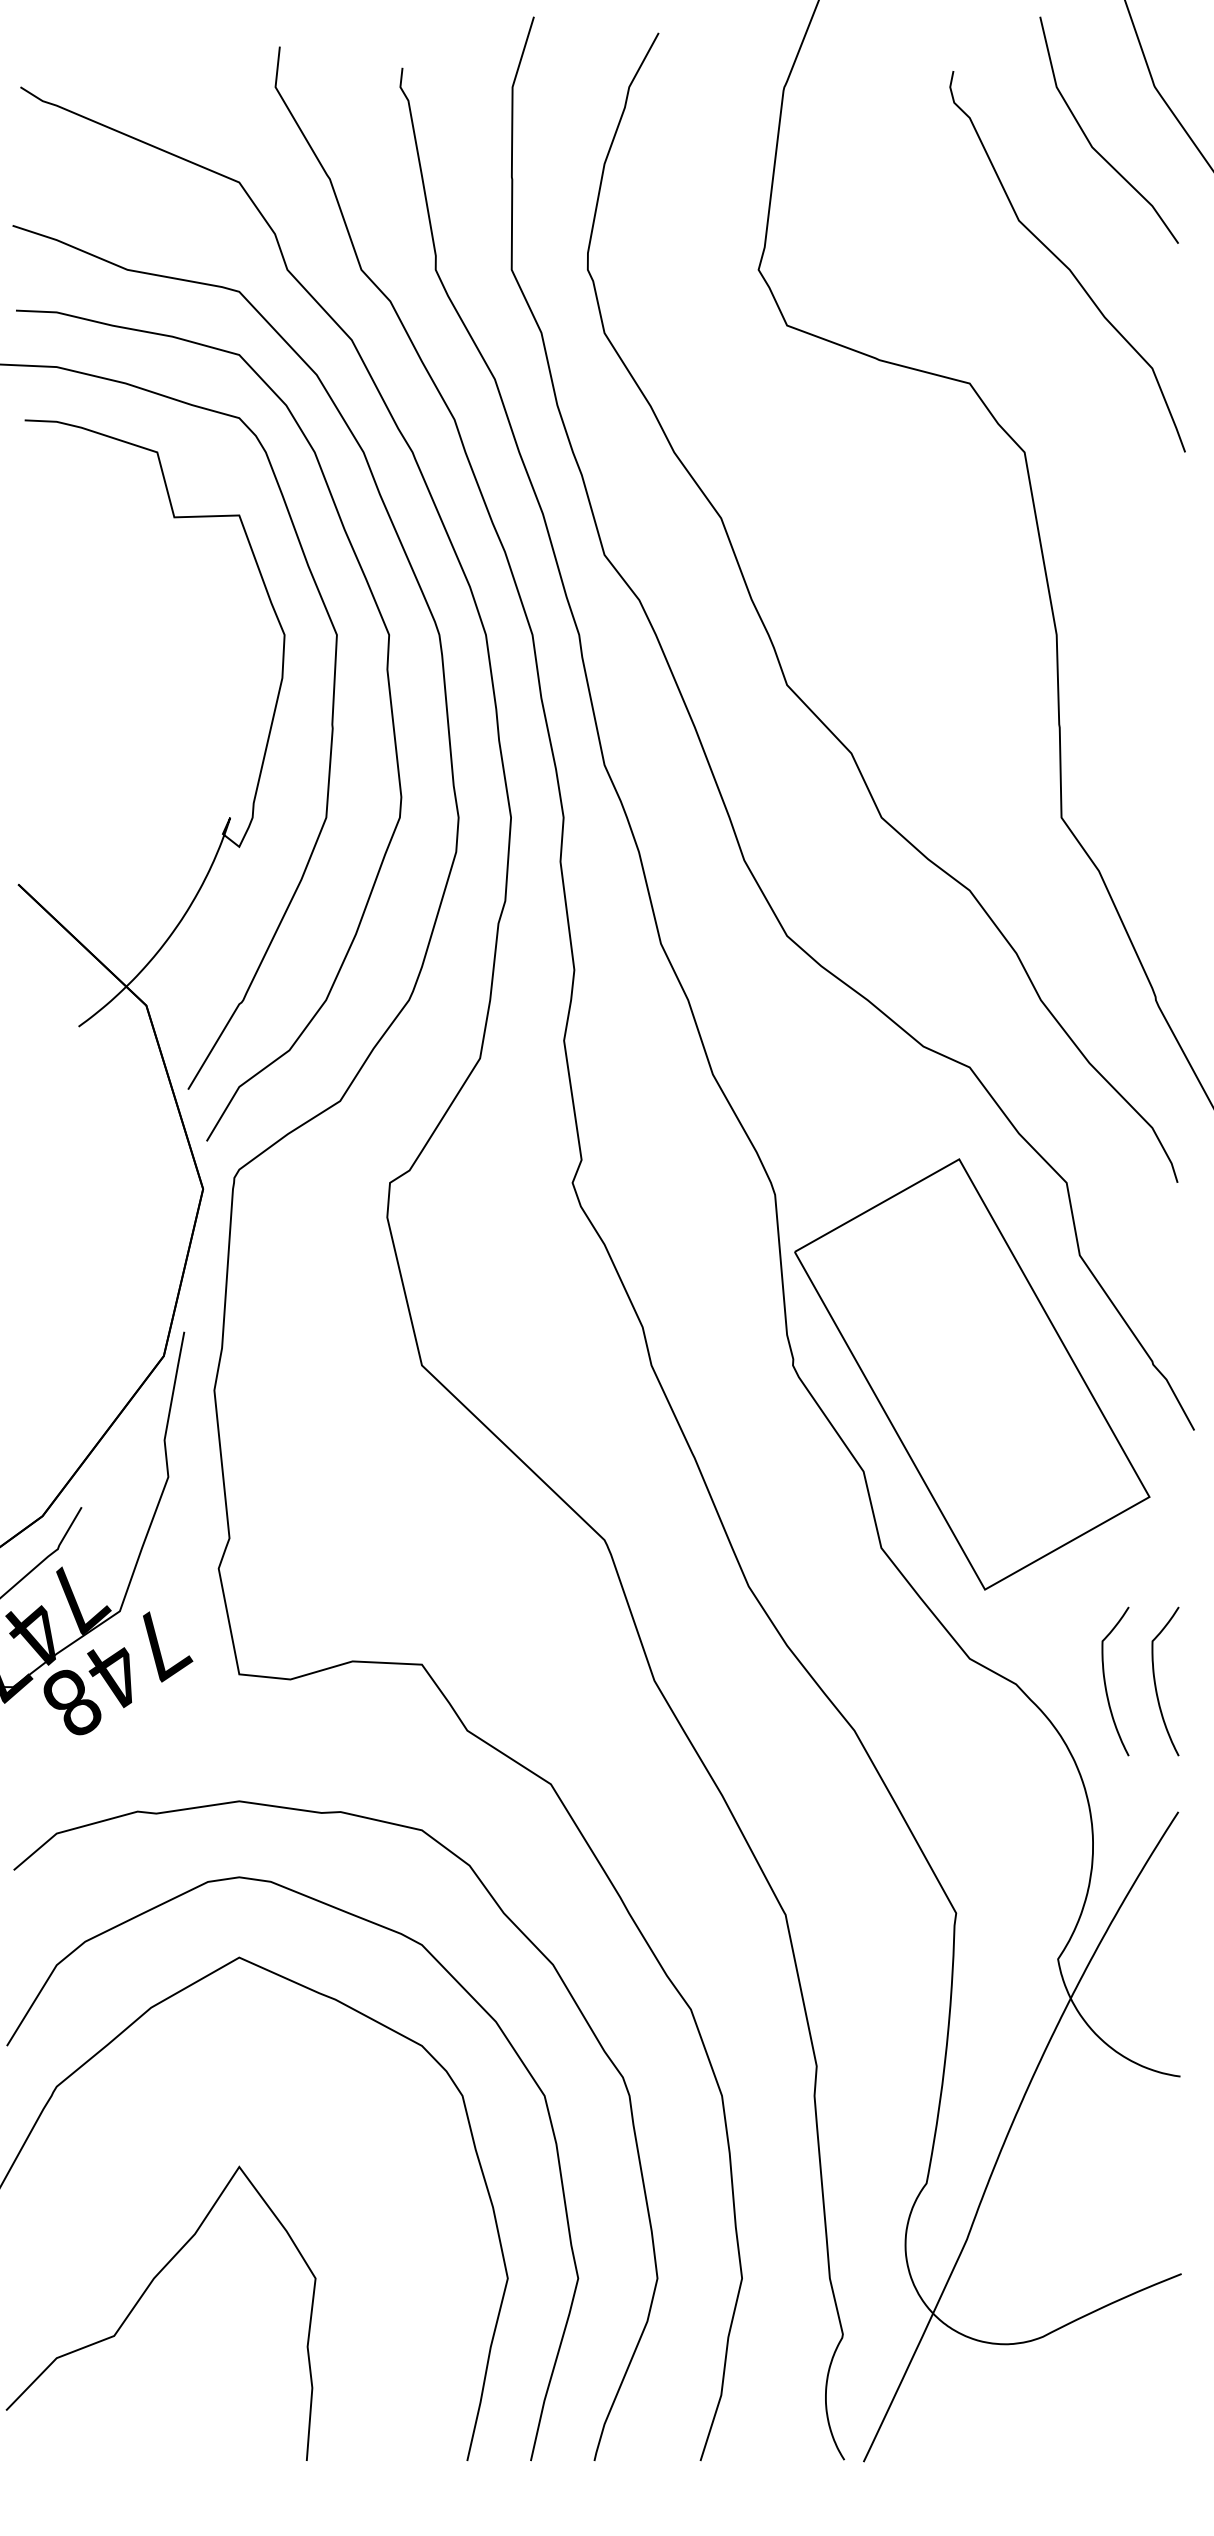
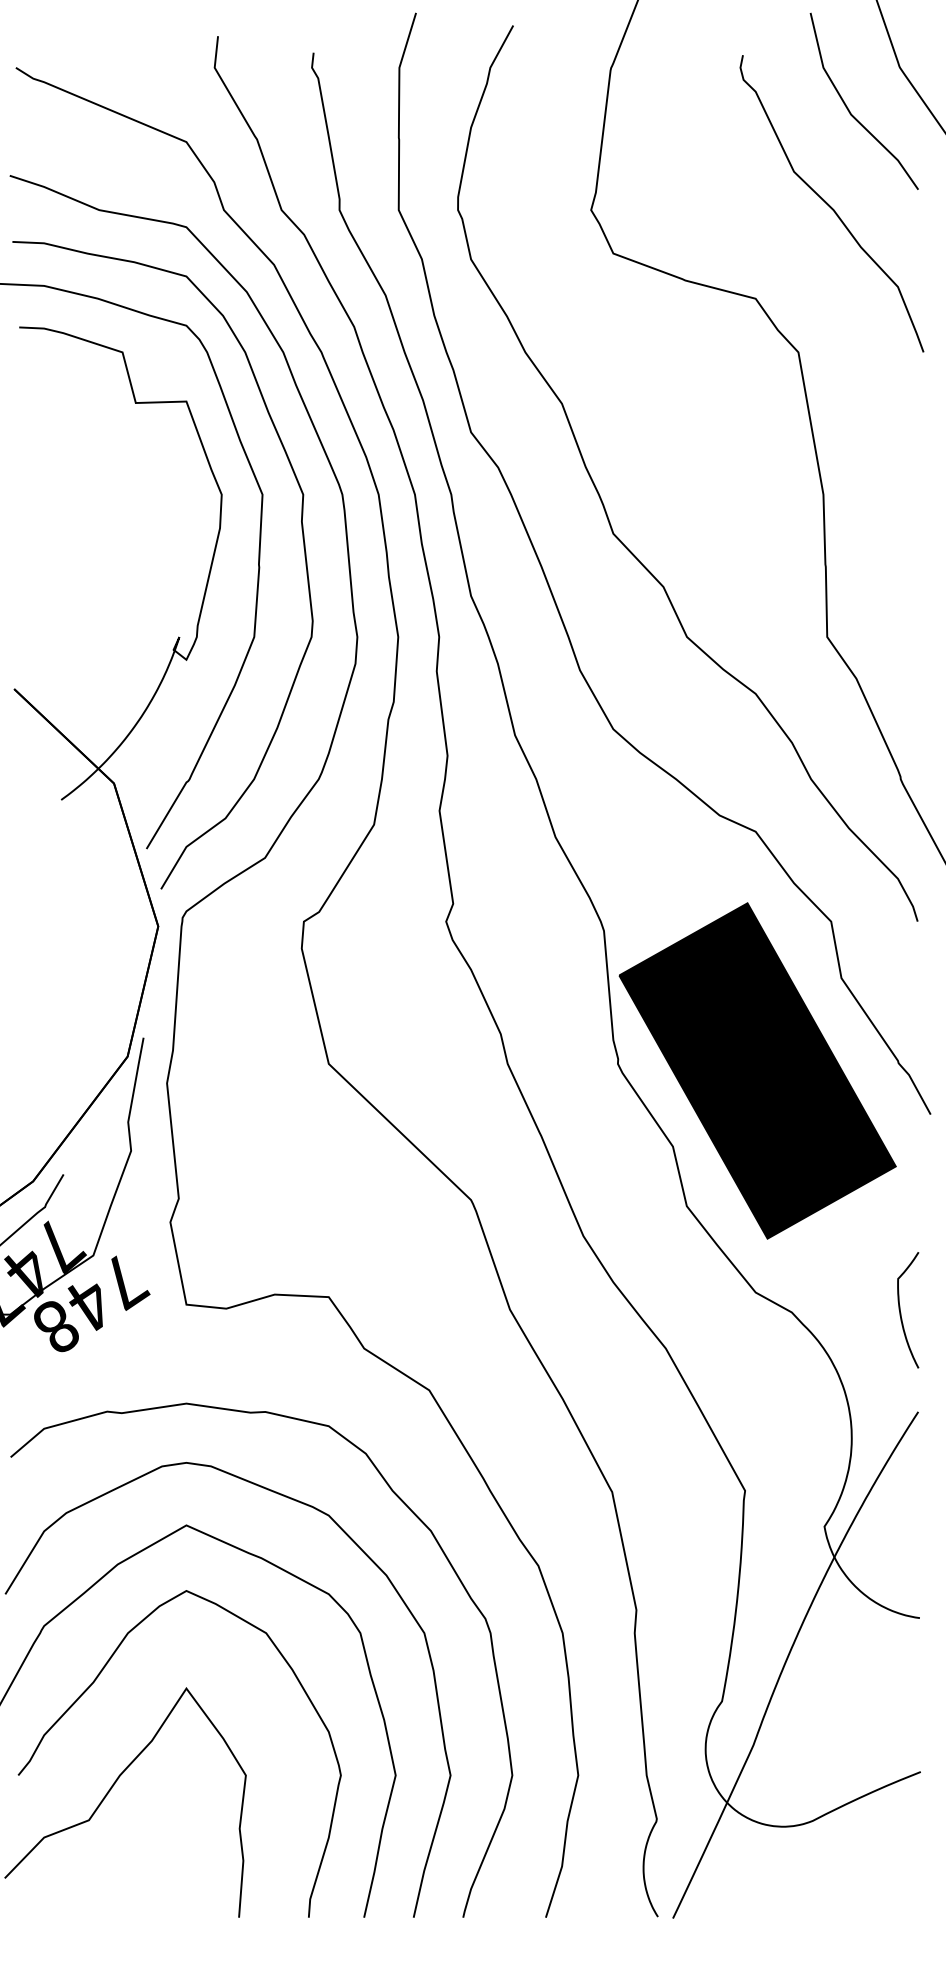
fill: (971, 1374) -> (757, 1070), added
curve: (1106, 1684) -> (862, 1312), removed
curve: (118, 2162) -> (92, 1685), added

